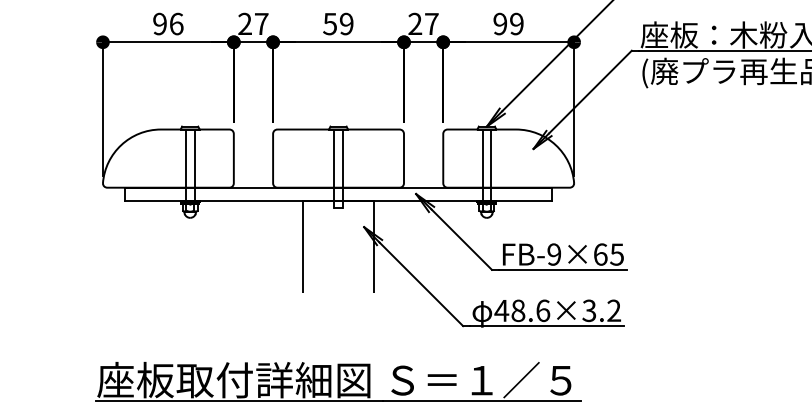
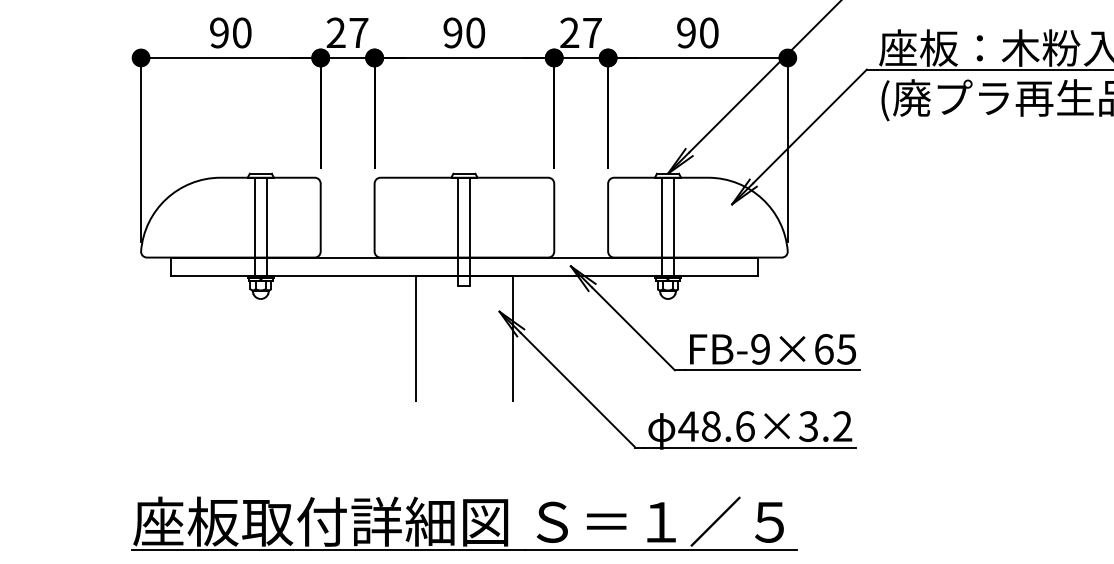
text: (176, 23) -> (242, 32), 96 -> 90
text: (338, 23) -> (464, 32), 59 -> 90
text: (516, 24) -> (708, 33), 99 -> 90

